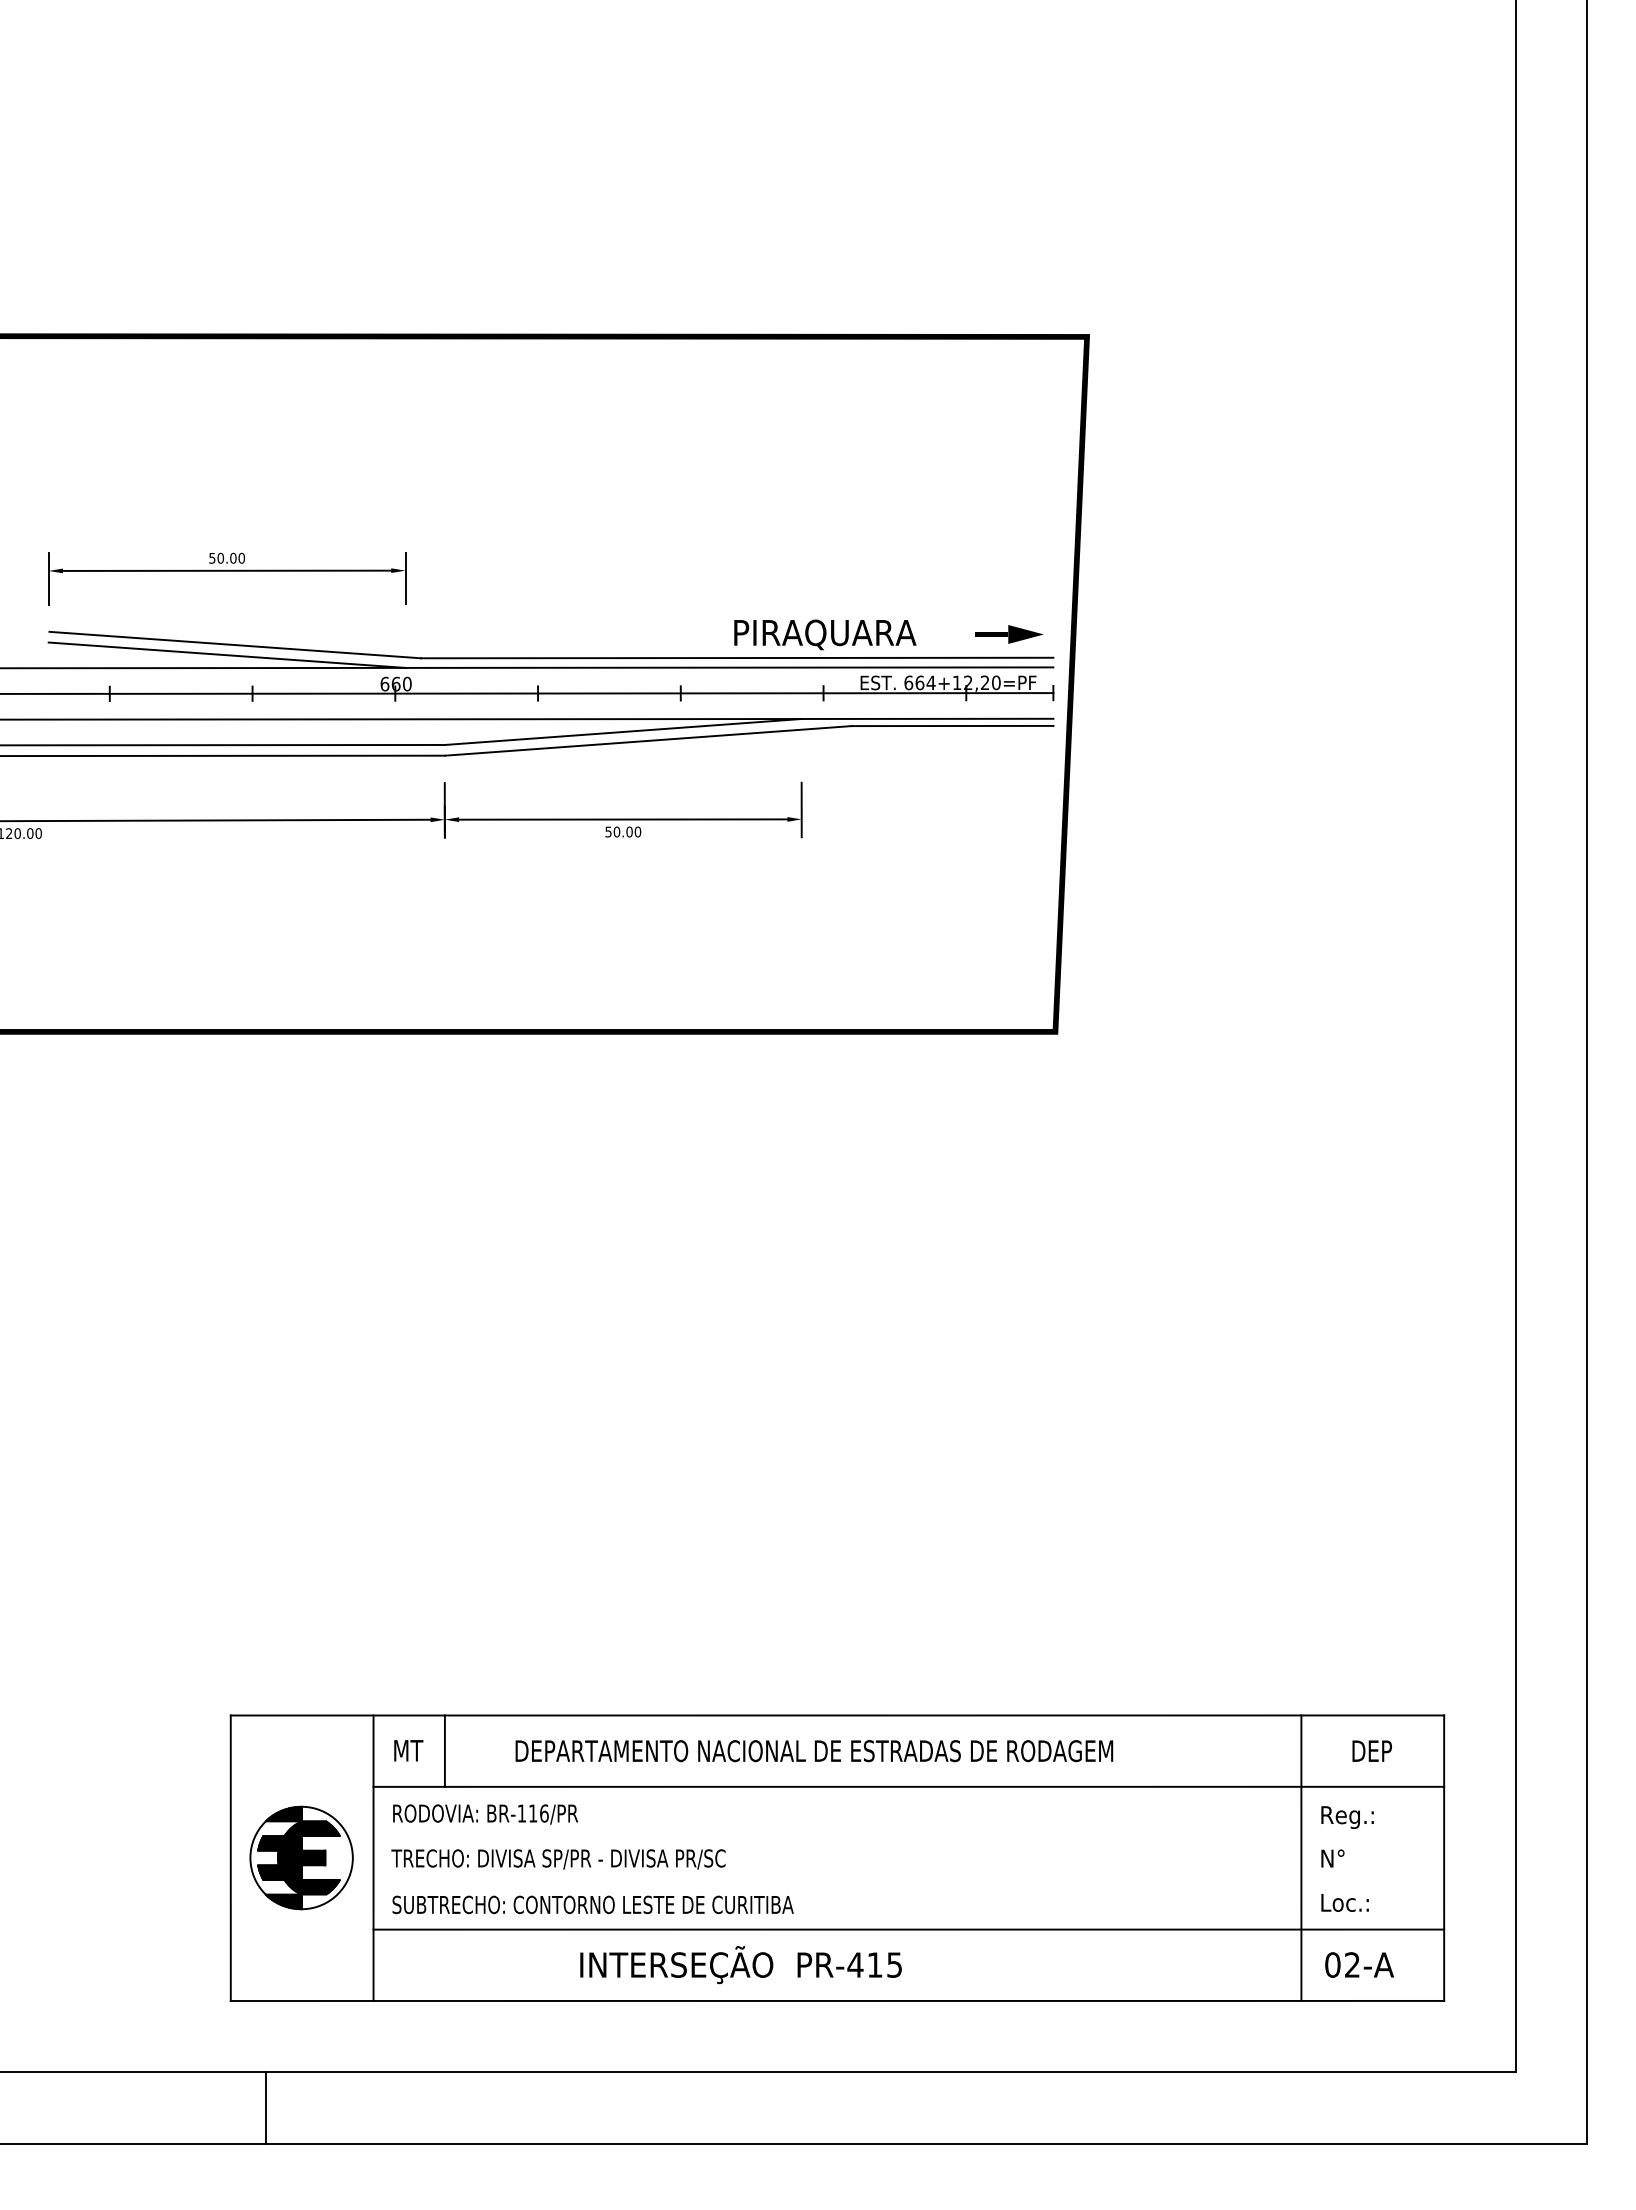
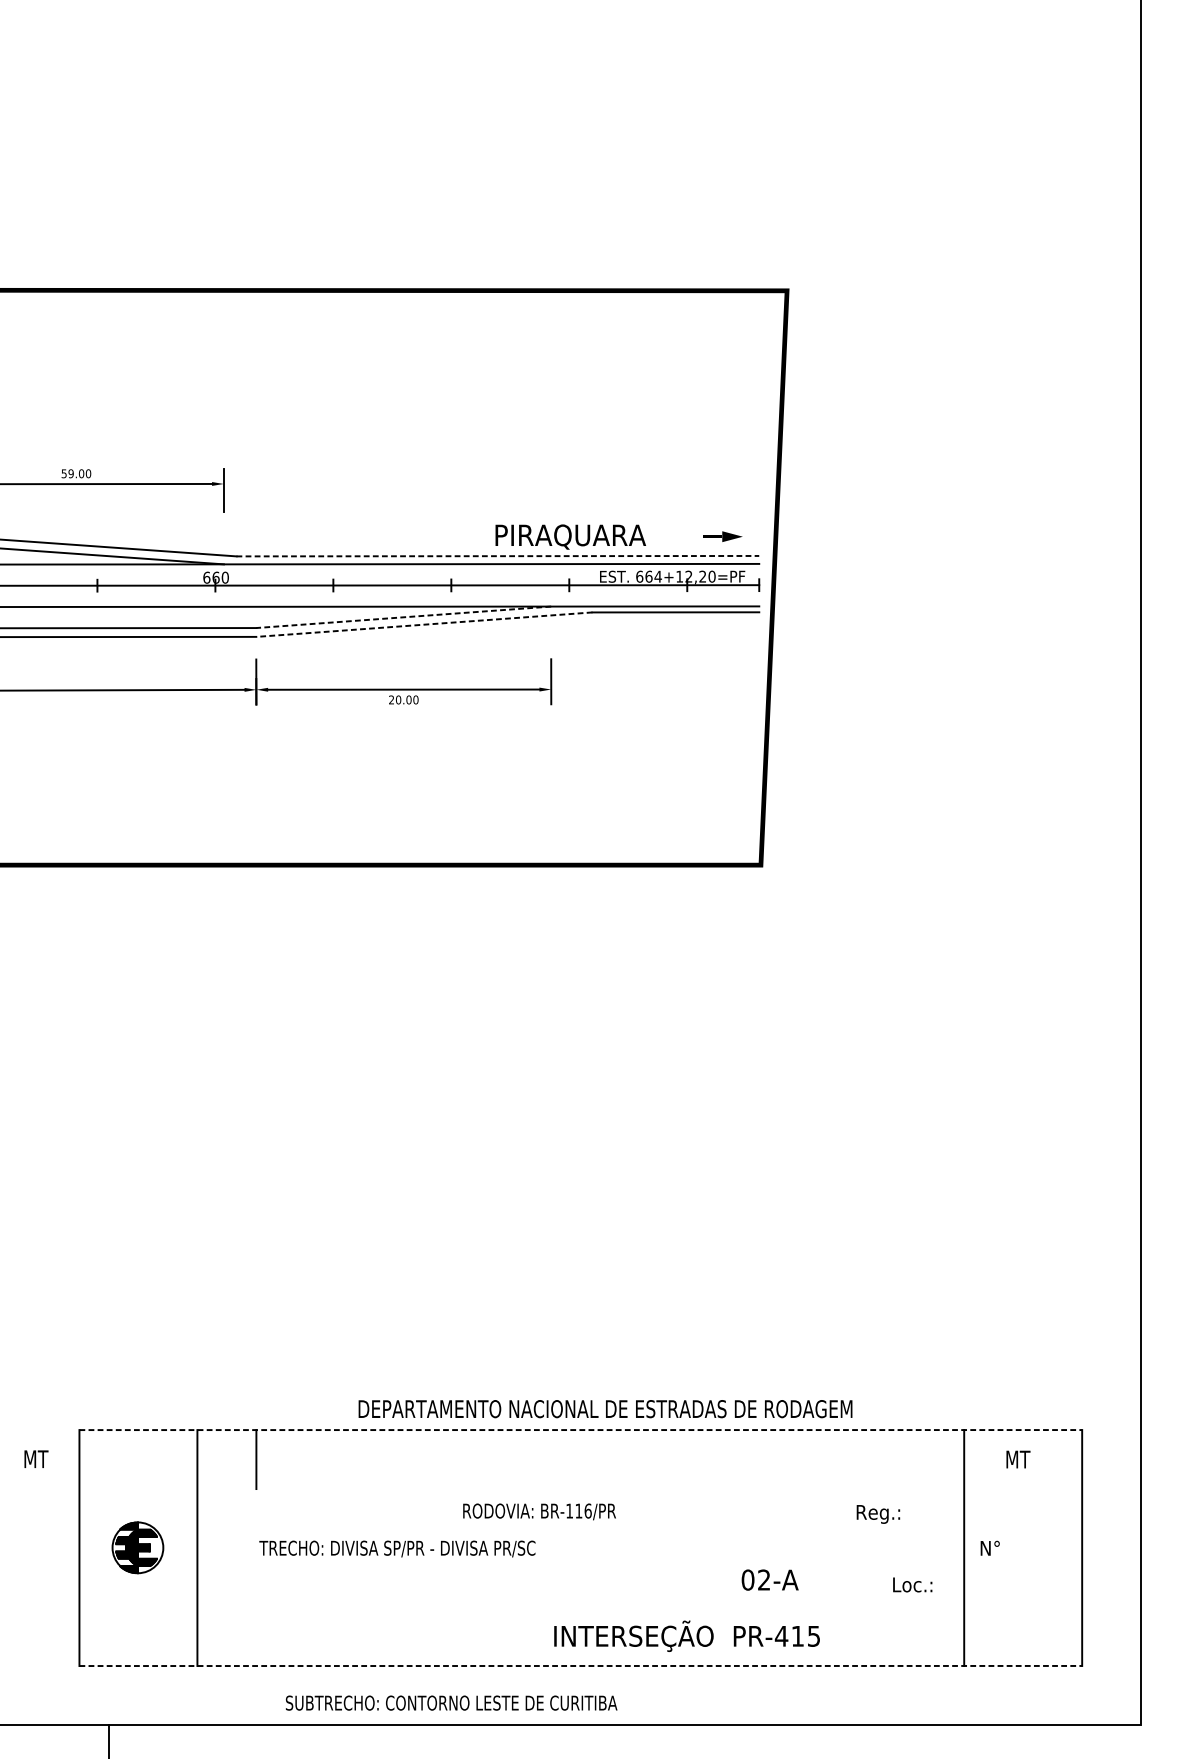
text: (220, 558) -> (70, 473), 50.00 -> 59.00
part: (1009, 634) -> (722, 536), size x0.7
line: (737, 658) -> (498, 556), solid -> dashed
line: (623, 731) -> (403, 616), solid -> dashed
line: (648, 740) -> (424, 624), solid -> dashed
text: (608, 831) -> (391, 699), 50.00 -> 20.00
line: (837, 1715) -> (580, 1430), solid -> dashed
text: (408, 1750) -> (36, 1459), moved
text: (1372, 1750) -> (1022, 1459), DEP -> MT
text: (814, 1751) -> (605, 1409), moved
line: (908, 1786) -> (639, 1488), removed
text: (485, 1814) -> (539, 1511), moved
text: (1347, 1817) -> (878, 1514), moved
part: (301, 1857) -> (137, 1547), size x0.6
text: (558, 1859) -> (397, 1549), moved
text: (1344, 1902) -> (912, 1584), moved
text: (592, 1904) -> (451, 1702), moved
line: (908, 1929) -> (639, 1606), removed
text: (1359, 1964) -> (770, 1579), moved
text: (740, 1965) -> (686, 1636), moved
line: (837, 2000) -> (580, 1665), solid -> dashed

